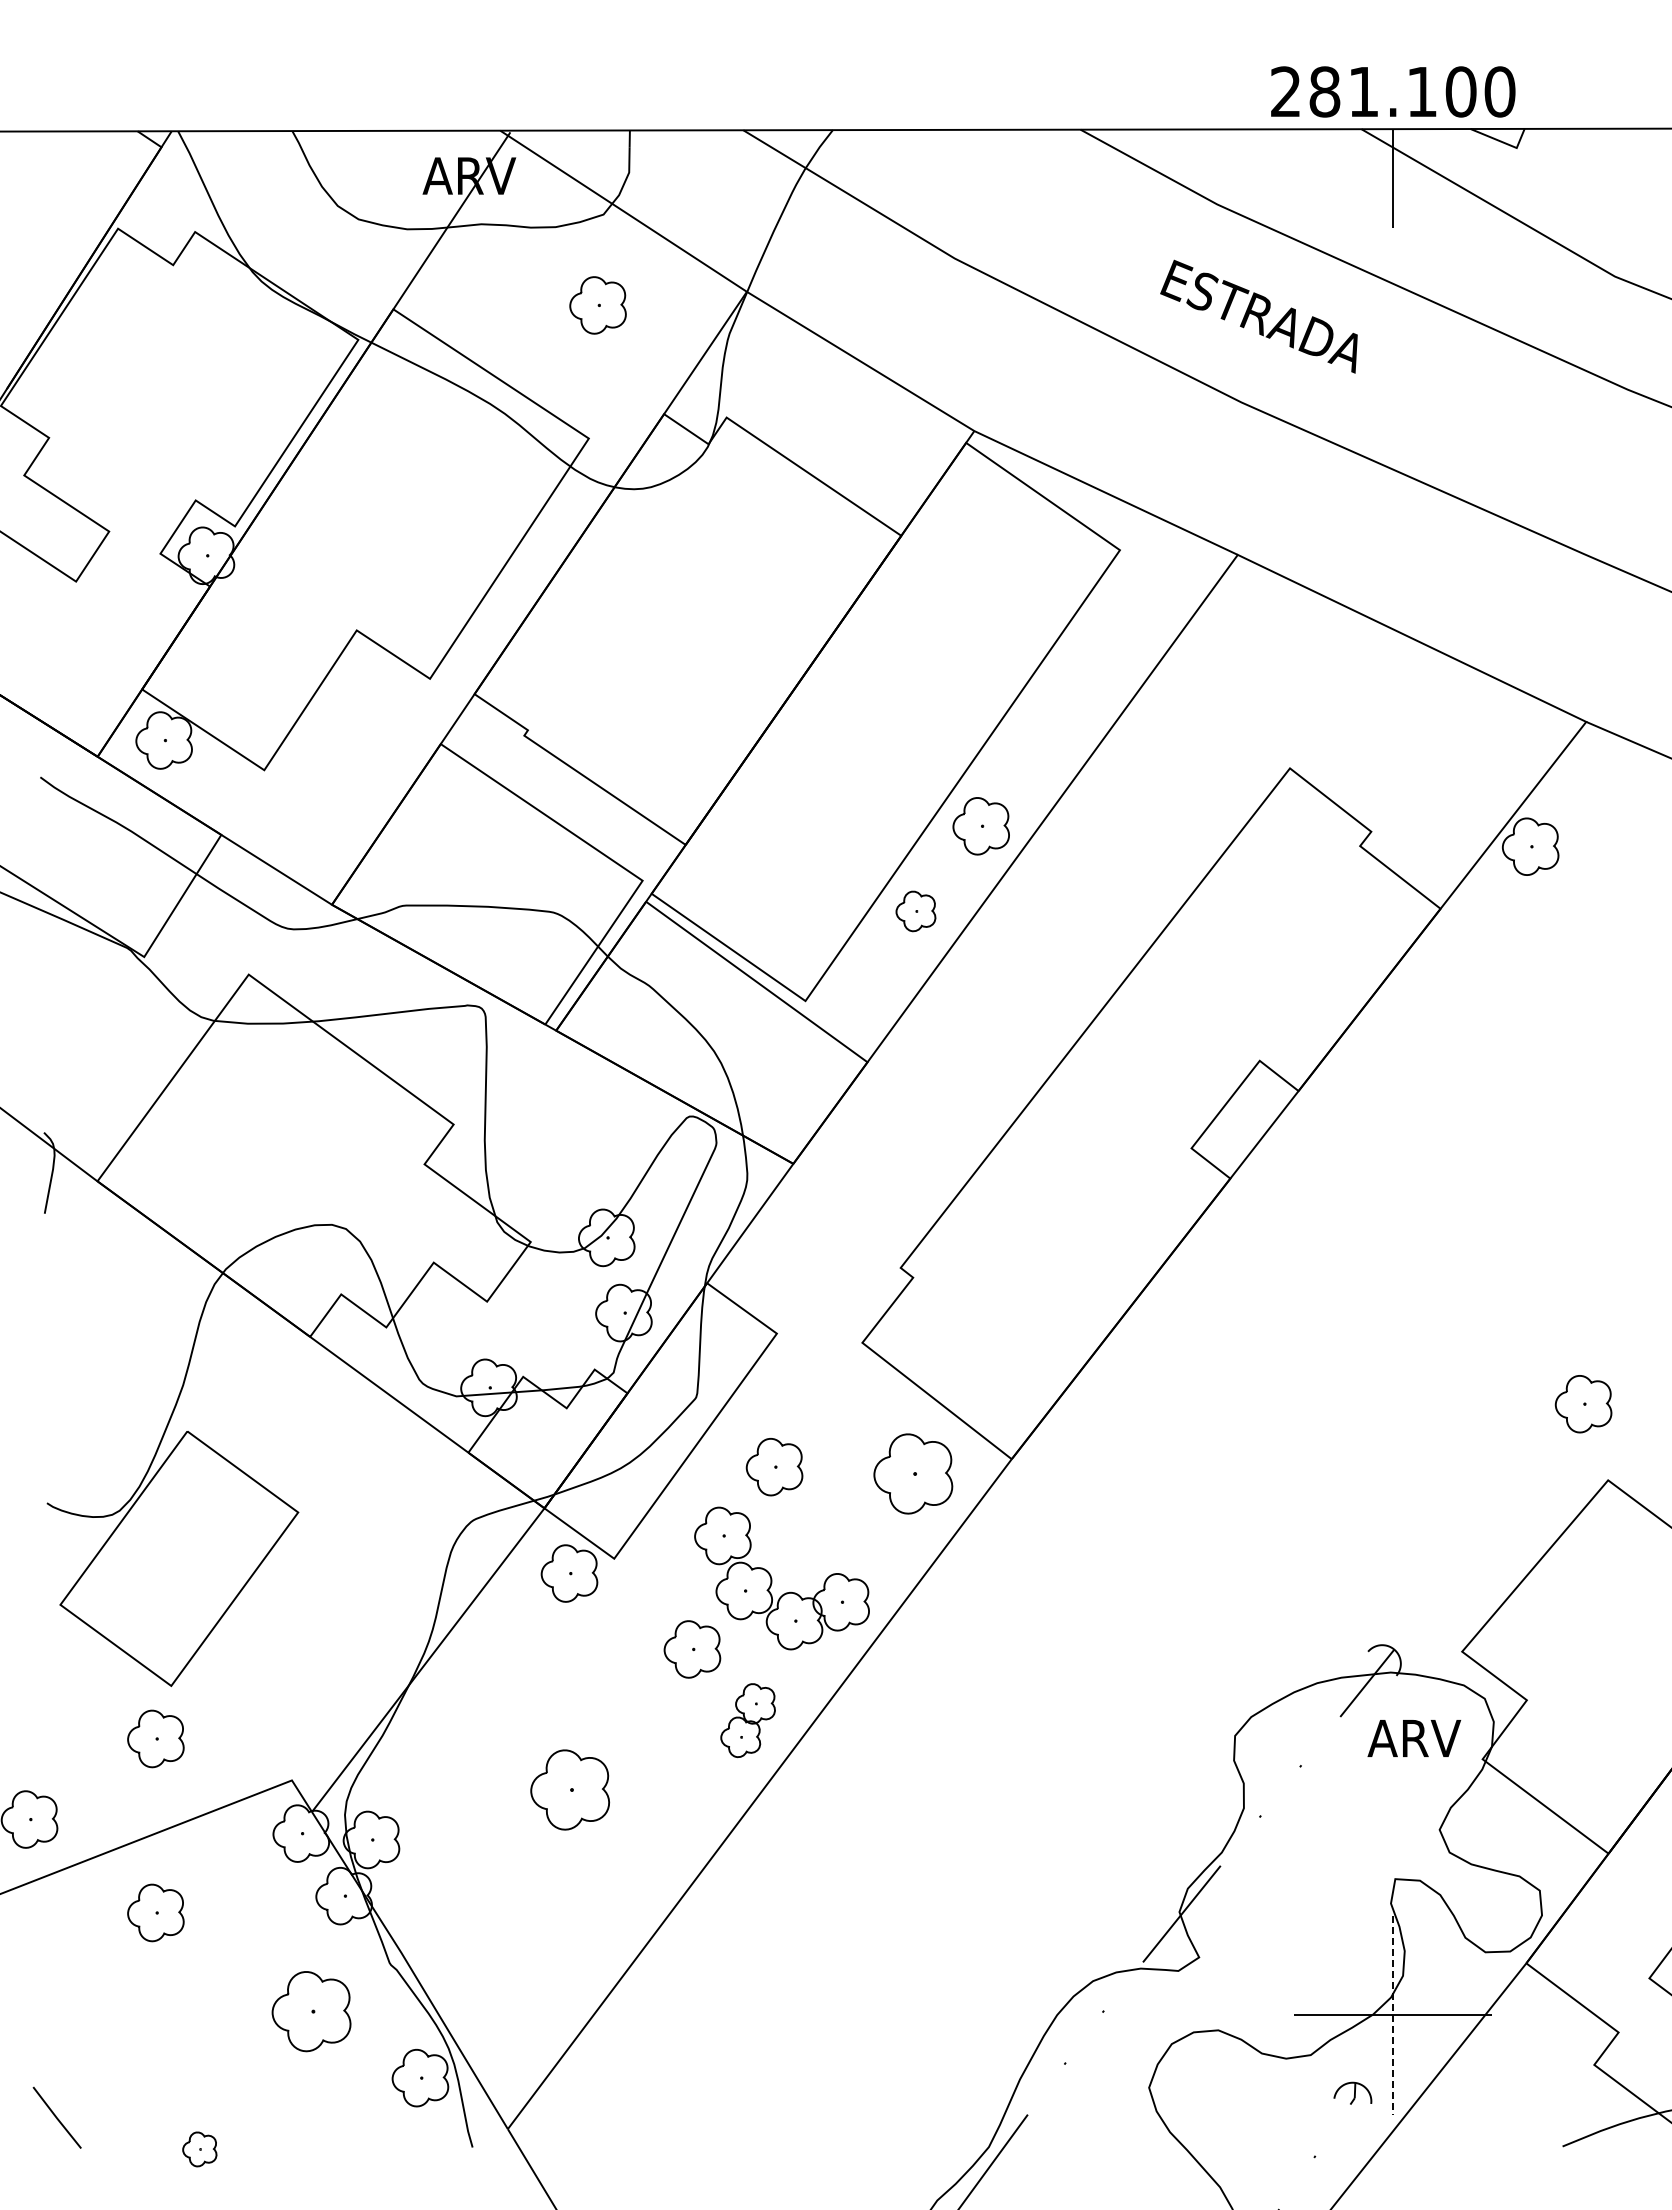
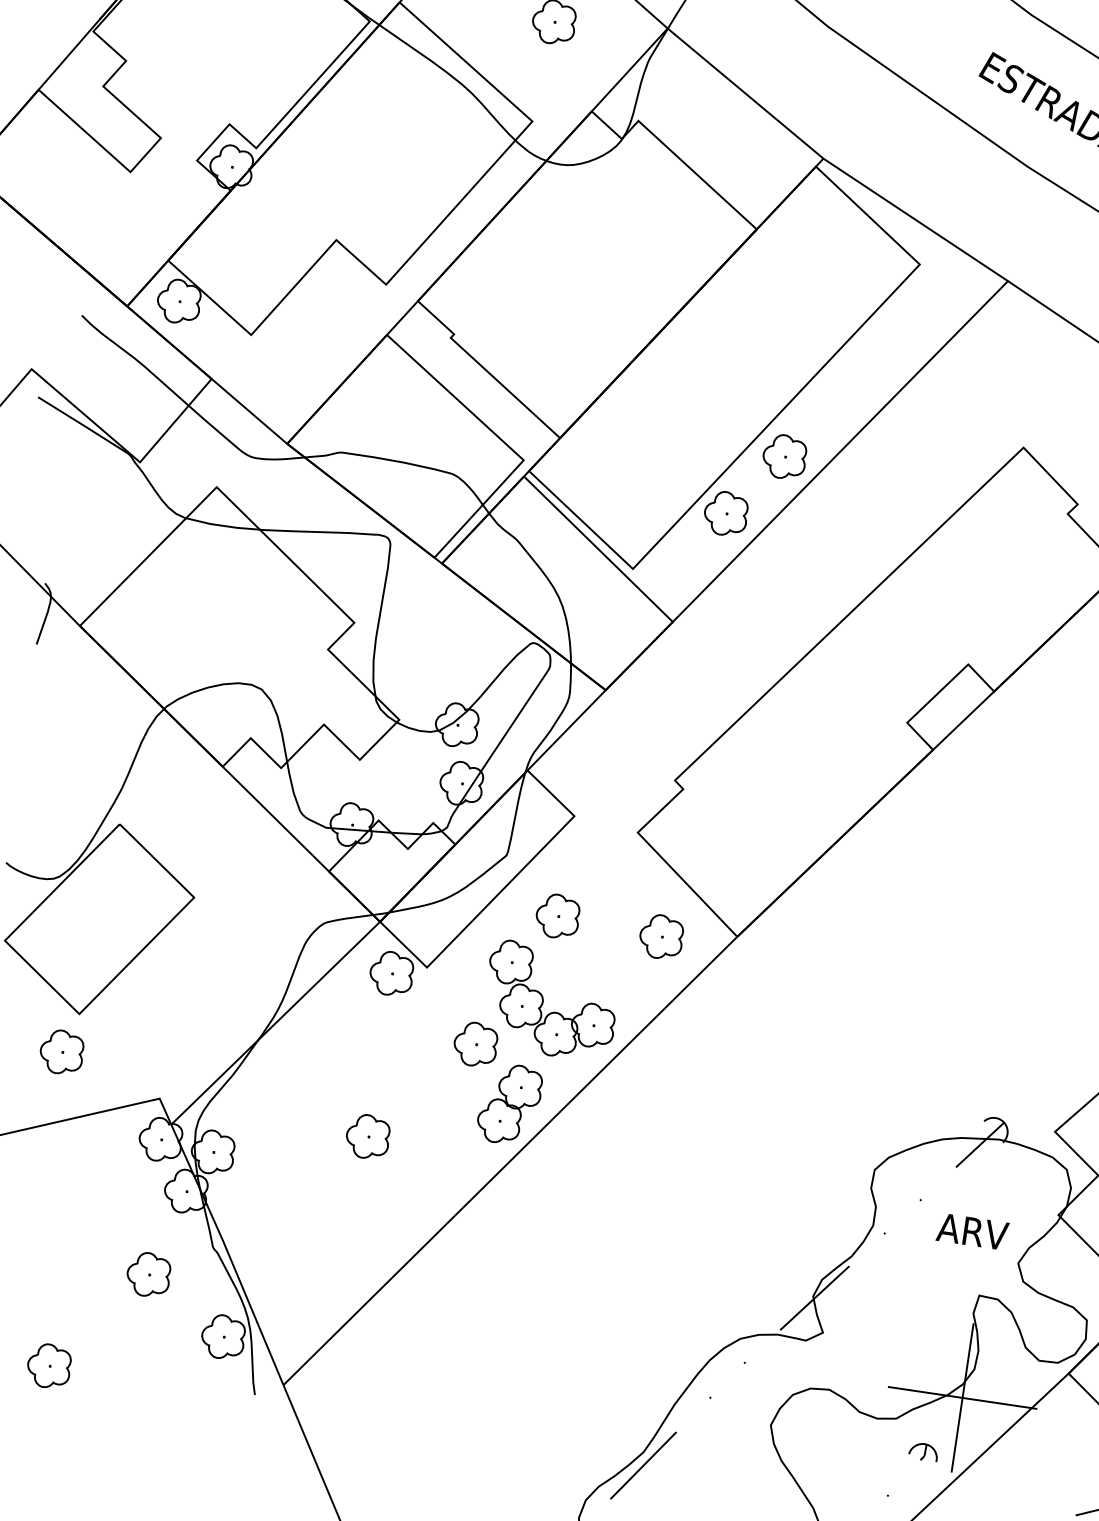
part: (915, 911) -> (725, 513), size x1.43
part: (912, 1473) -> (660, 936), size x0.71
part: (747, 1720) -> (509, 1104), size x1.43
text: (1414, 1738) -> (972, 1231), moved
part: (569, 1790) -> (367, 1137), size x0.71
part: (155, 1912) -> (42, 1182), removed
part: (311, 2011) -> (148, 1274), size x0.71
line: (1393, 2015) -> (962, 1398), dashed -> solid
part: (199, 2149) -> (49, 1366), size x1.67

